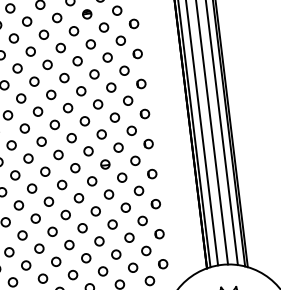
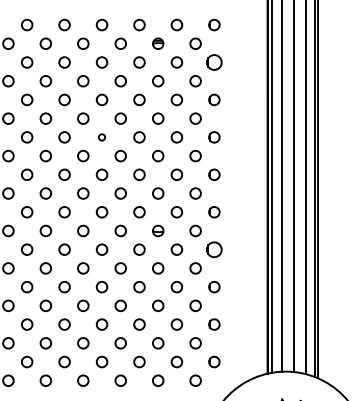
circle: (134, 23) -> (214, 62), size x1.4
circle: (50, 95) -> (101, 137), size x0.6
circle: (152, 173) -> (214, 249), size x1.4

